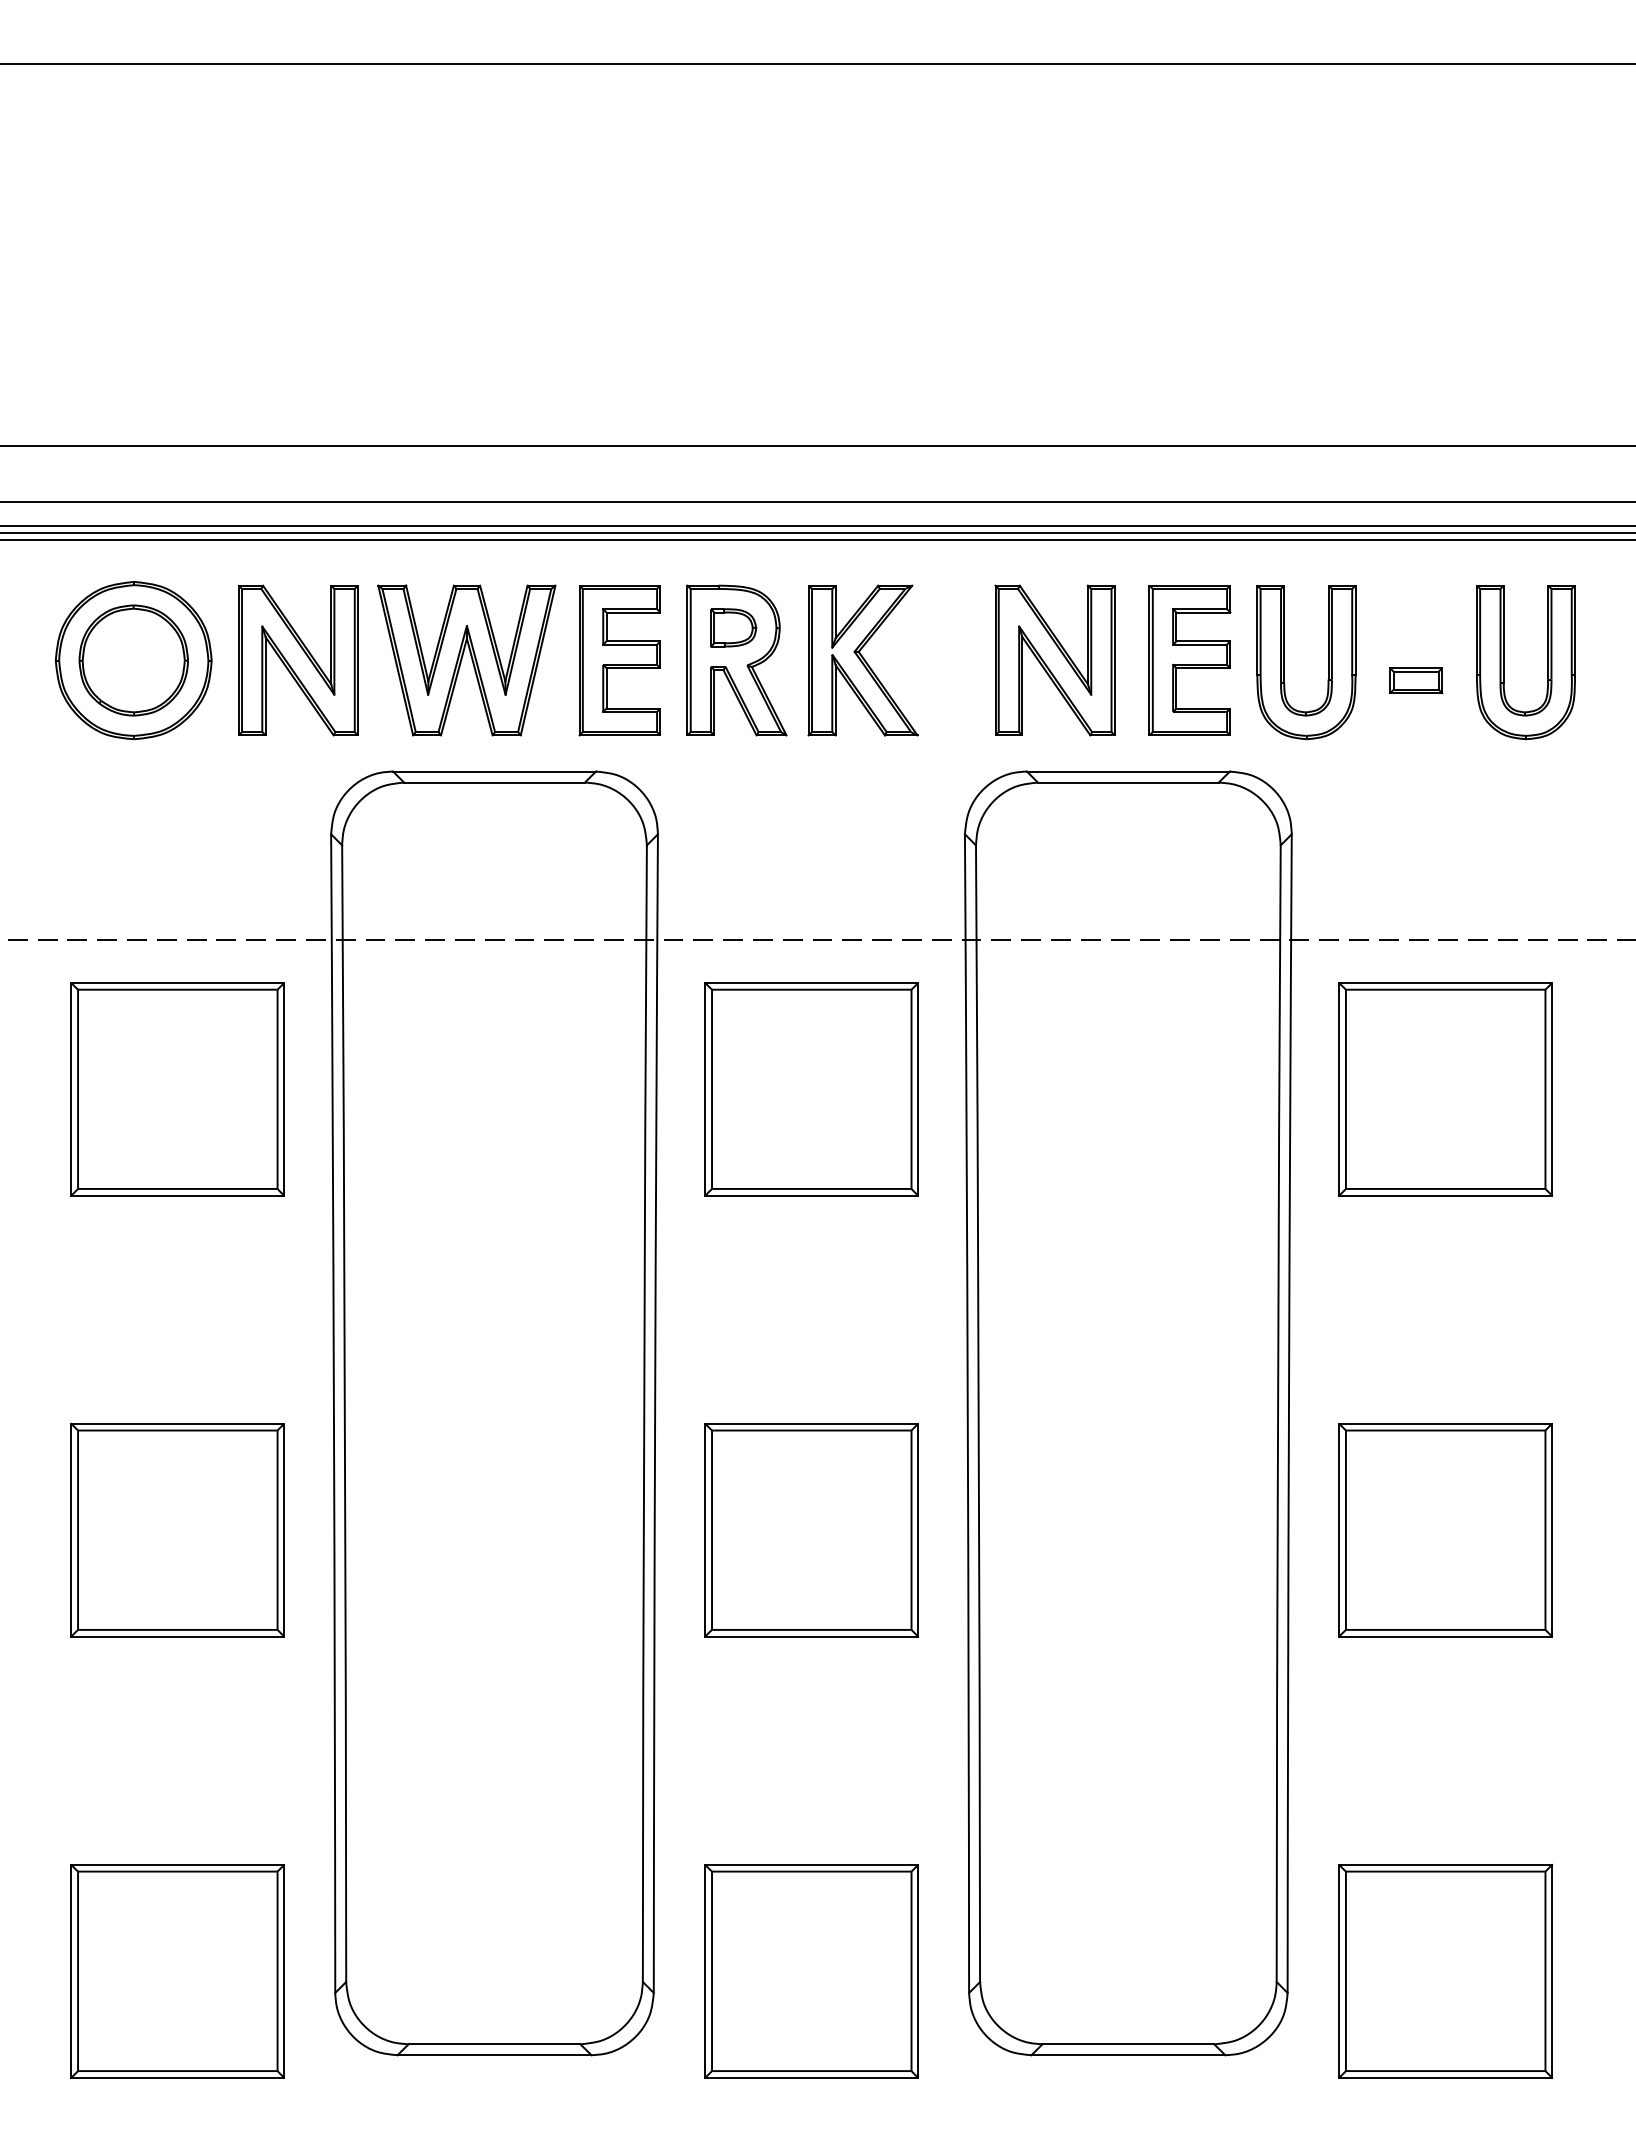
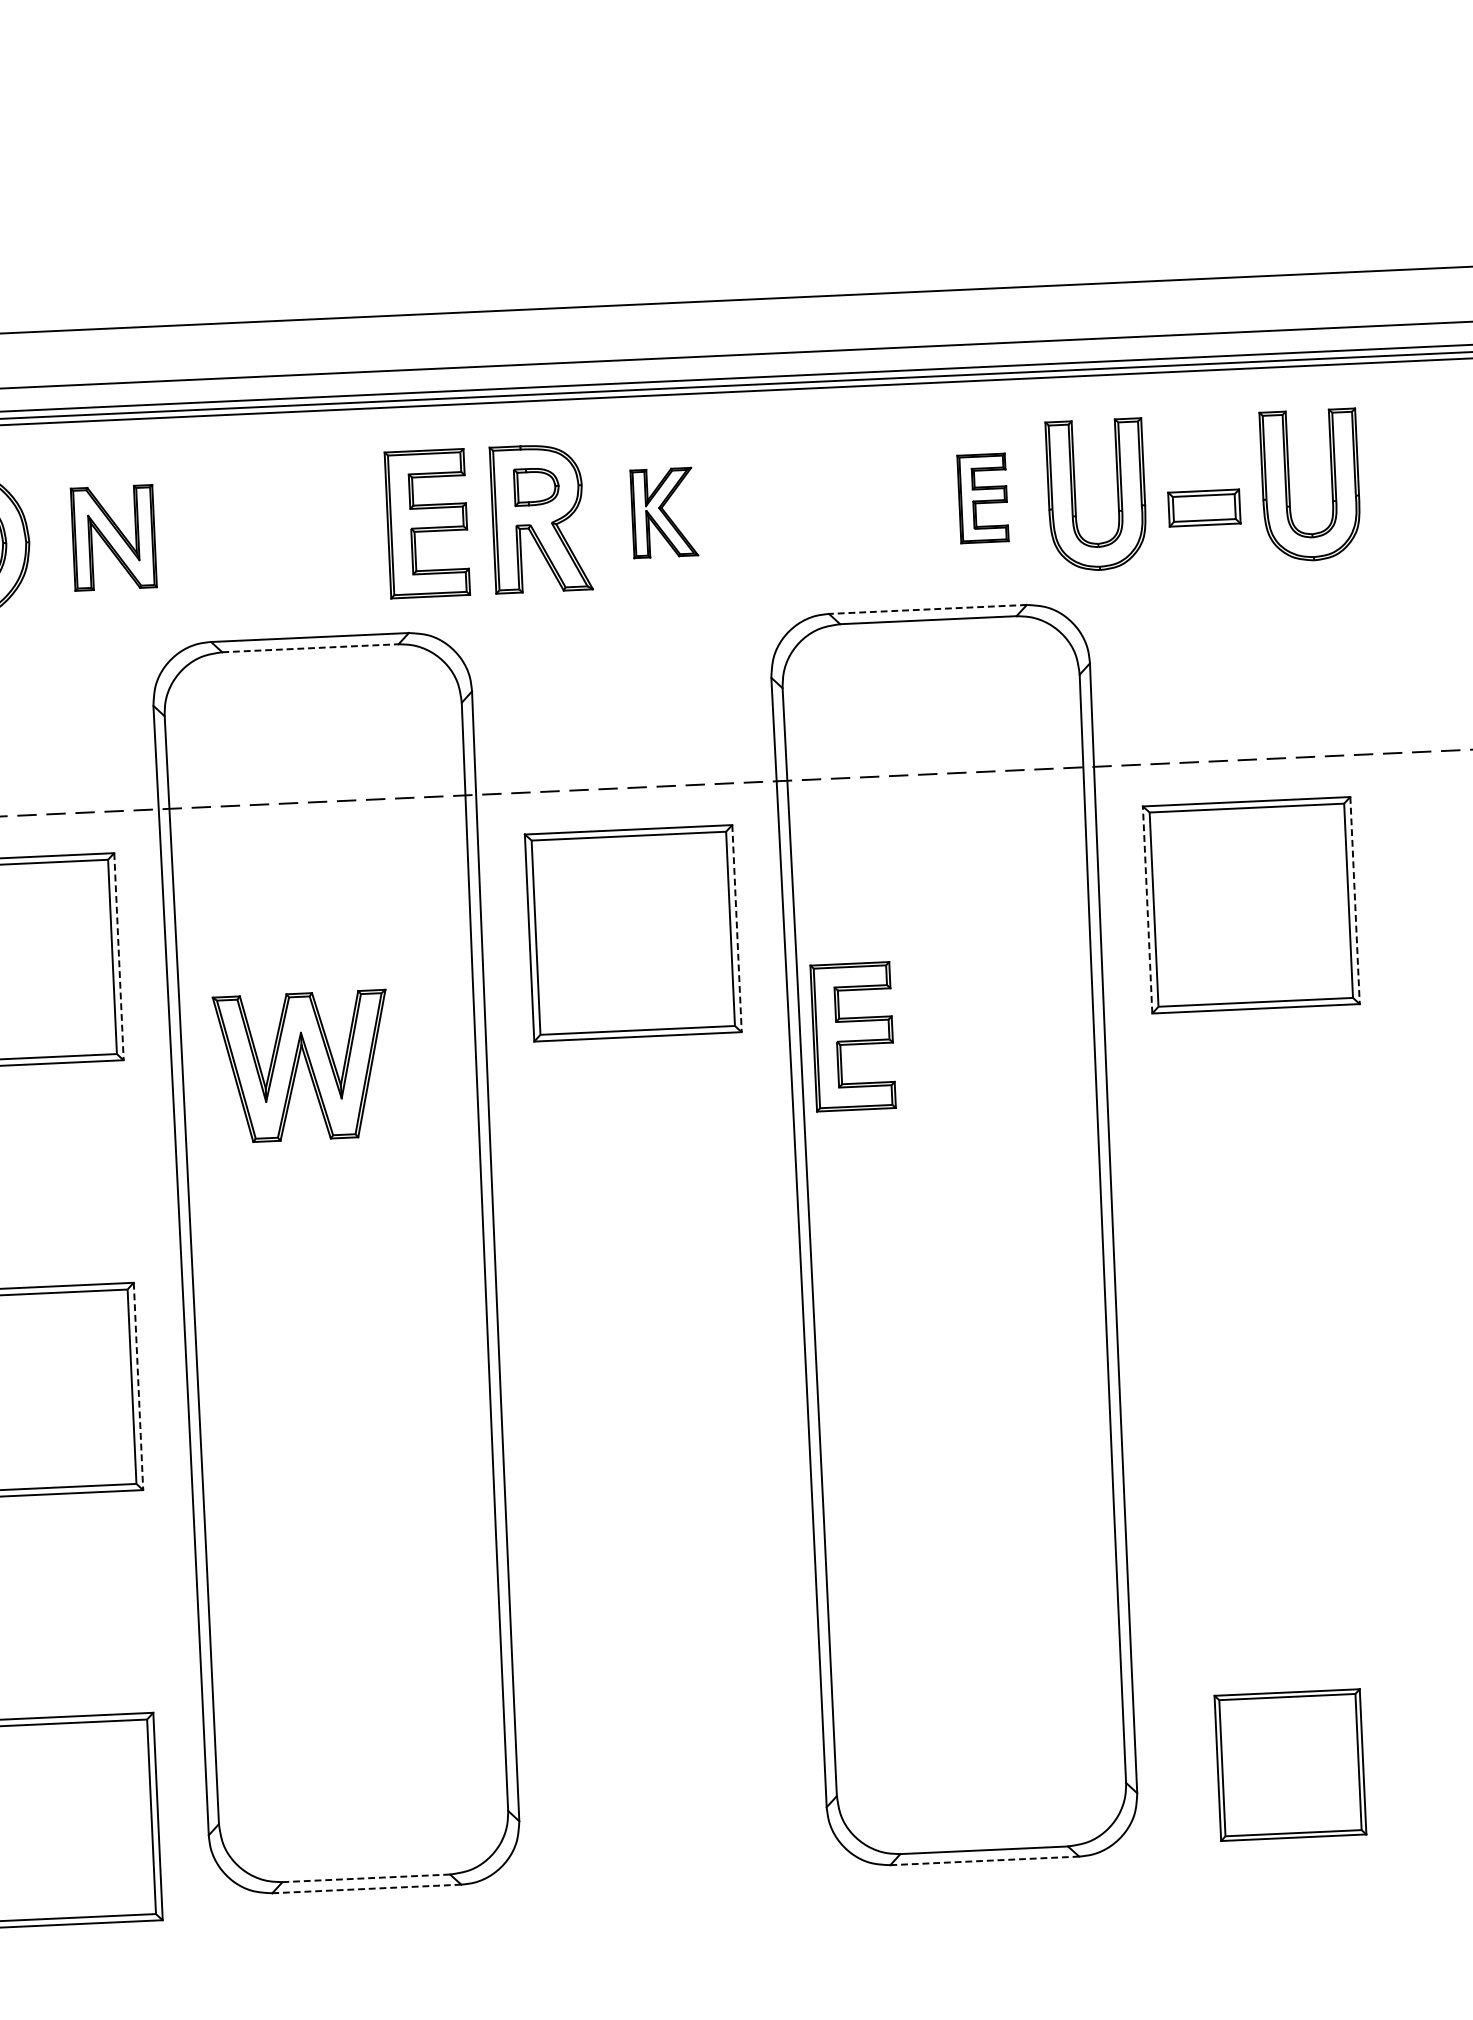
part: (298, 660) -> (113, 537), size x0.7
part: (466, 660) -> (302, 1066), moved
part: (862, 660) -> (663, 512), size x0.6
part: (1054, 660) -> (850, 504), removed
part: (1189, 660) -> (982, 498), size x0.6
part: (1416, 680) -> (1204, 507), size x1.4
line: (1128, 771) -> (928, 609), solid -> dashed
line: (495, 782) -> (311, 648), solid -> dashed
line: (1339, 1088) -> (1147, 909), solid -> dashed
line: (284, 1089) -> (119, 956), solid -> dashed
line: (918, 1089) -> (737, 928), solid -> dashed
line: (1552, 1089) -> (1355, 900), solid -> dashed
part: (1031, 1205) -> (852, 1036), added
line: (284, 1530) -> (138, 1386), solid -> dashed
part: (811, 1530) -> (652, 1363), removed
part: (1445, 1530) -> (1270, 1335), removed
part: (811, 1971) -> (672, 1793), removed
part: (1445, 1971) -> (1290, 1765), size x0.7
line: (494, 2044) -> (366, 1878), solid -> dashed
line: (494, 2055) -> (366, 1889), solid -> dashed
line: (1128, 2055) -> (984, 1861), solid -> dashed

